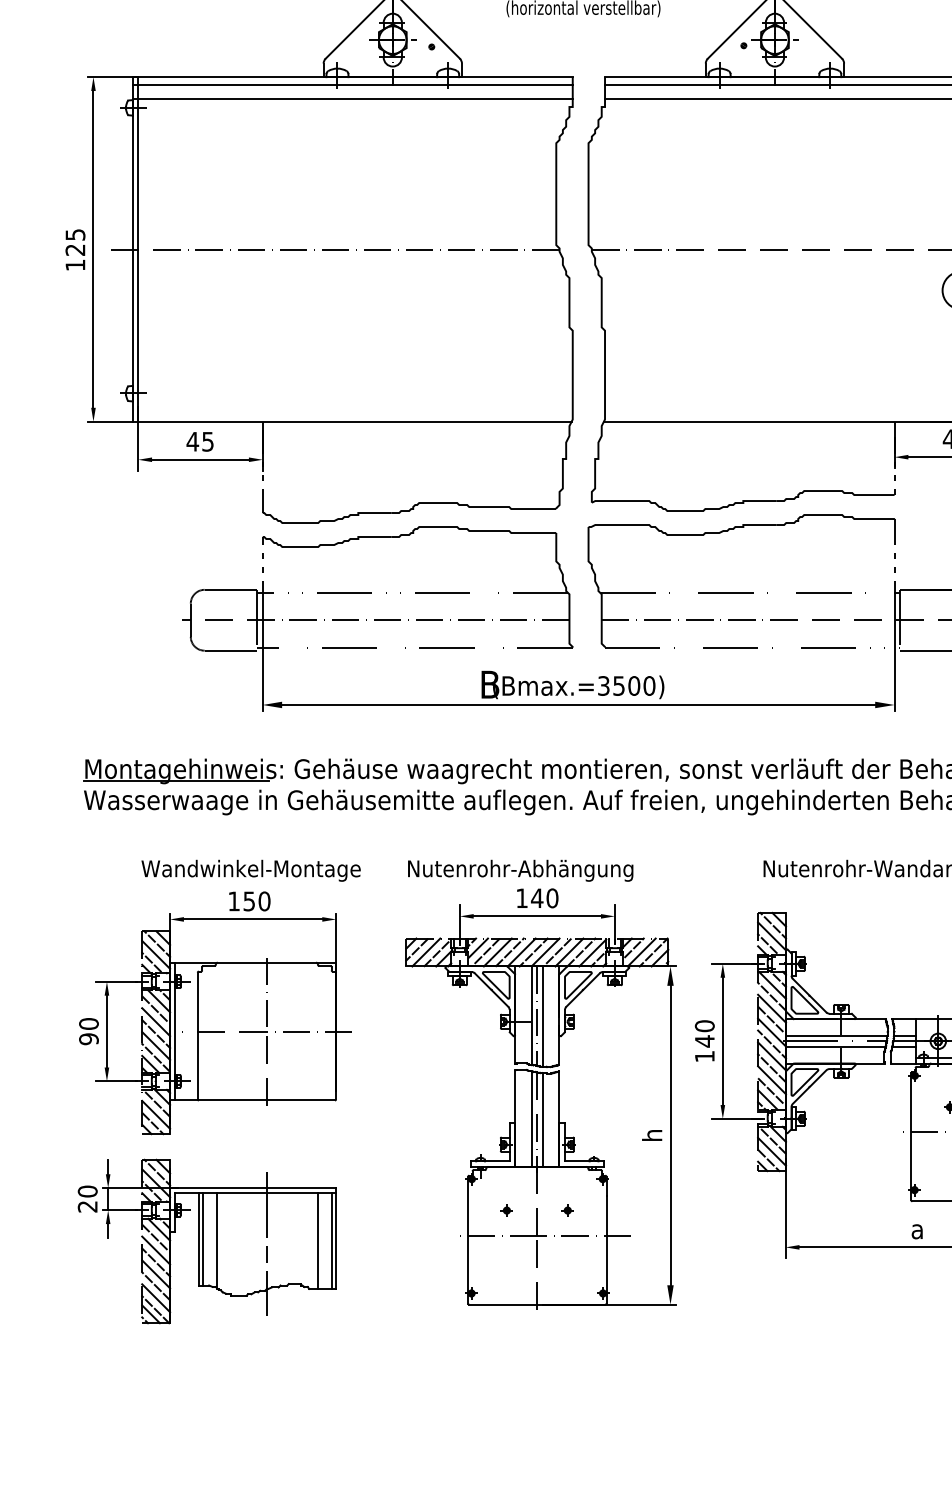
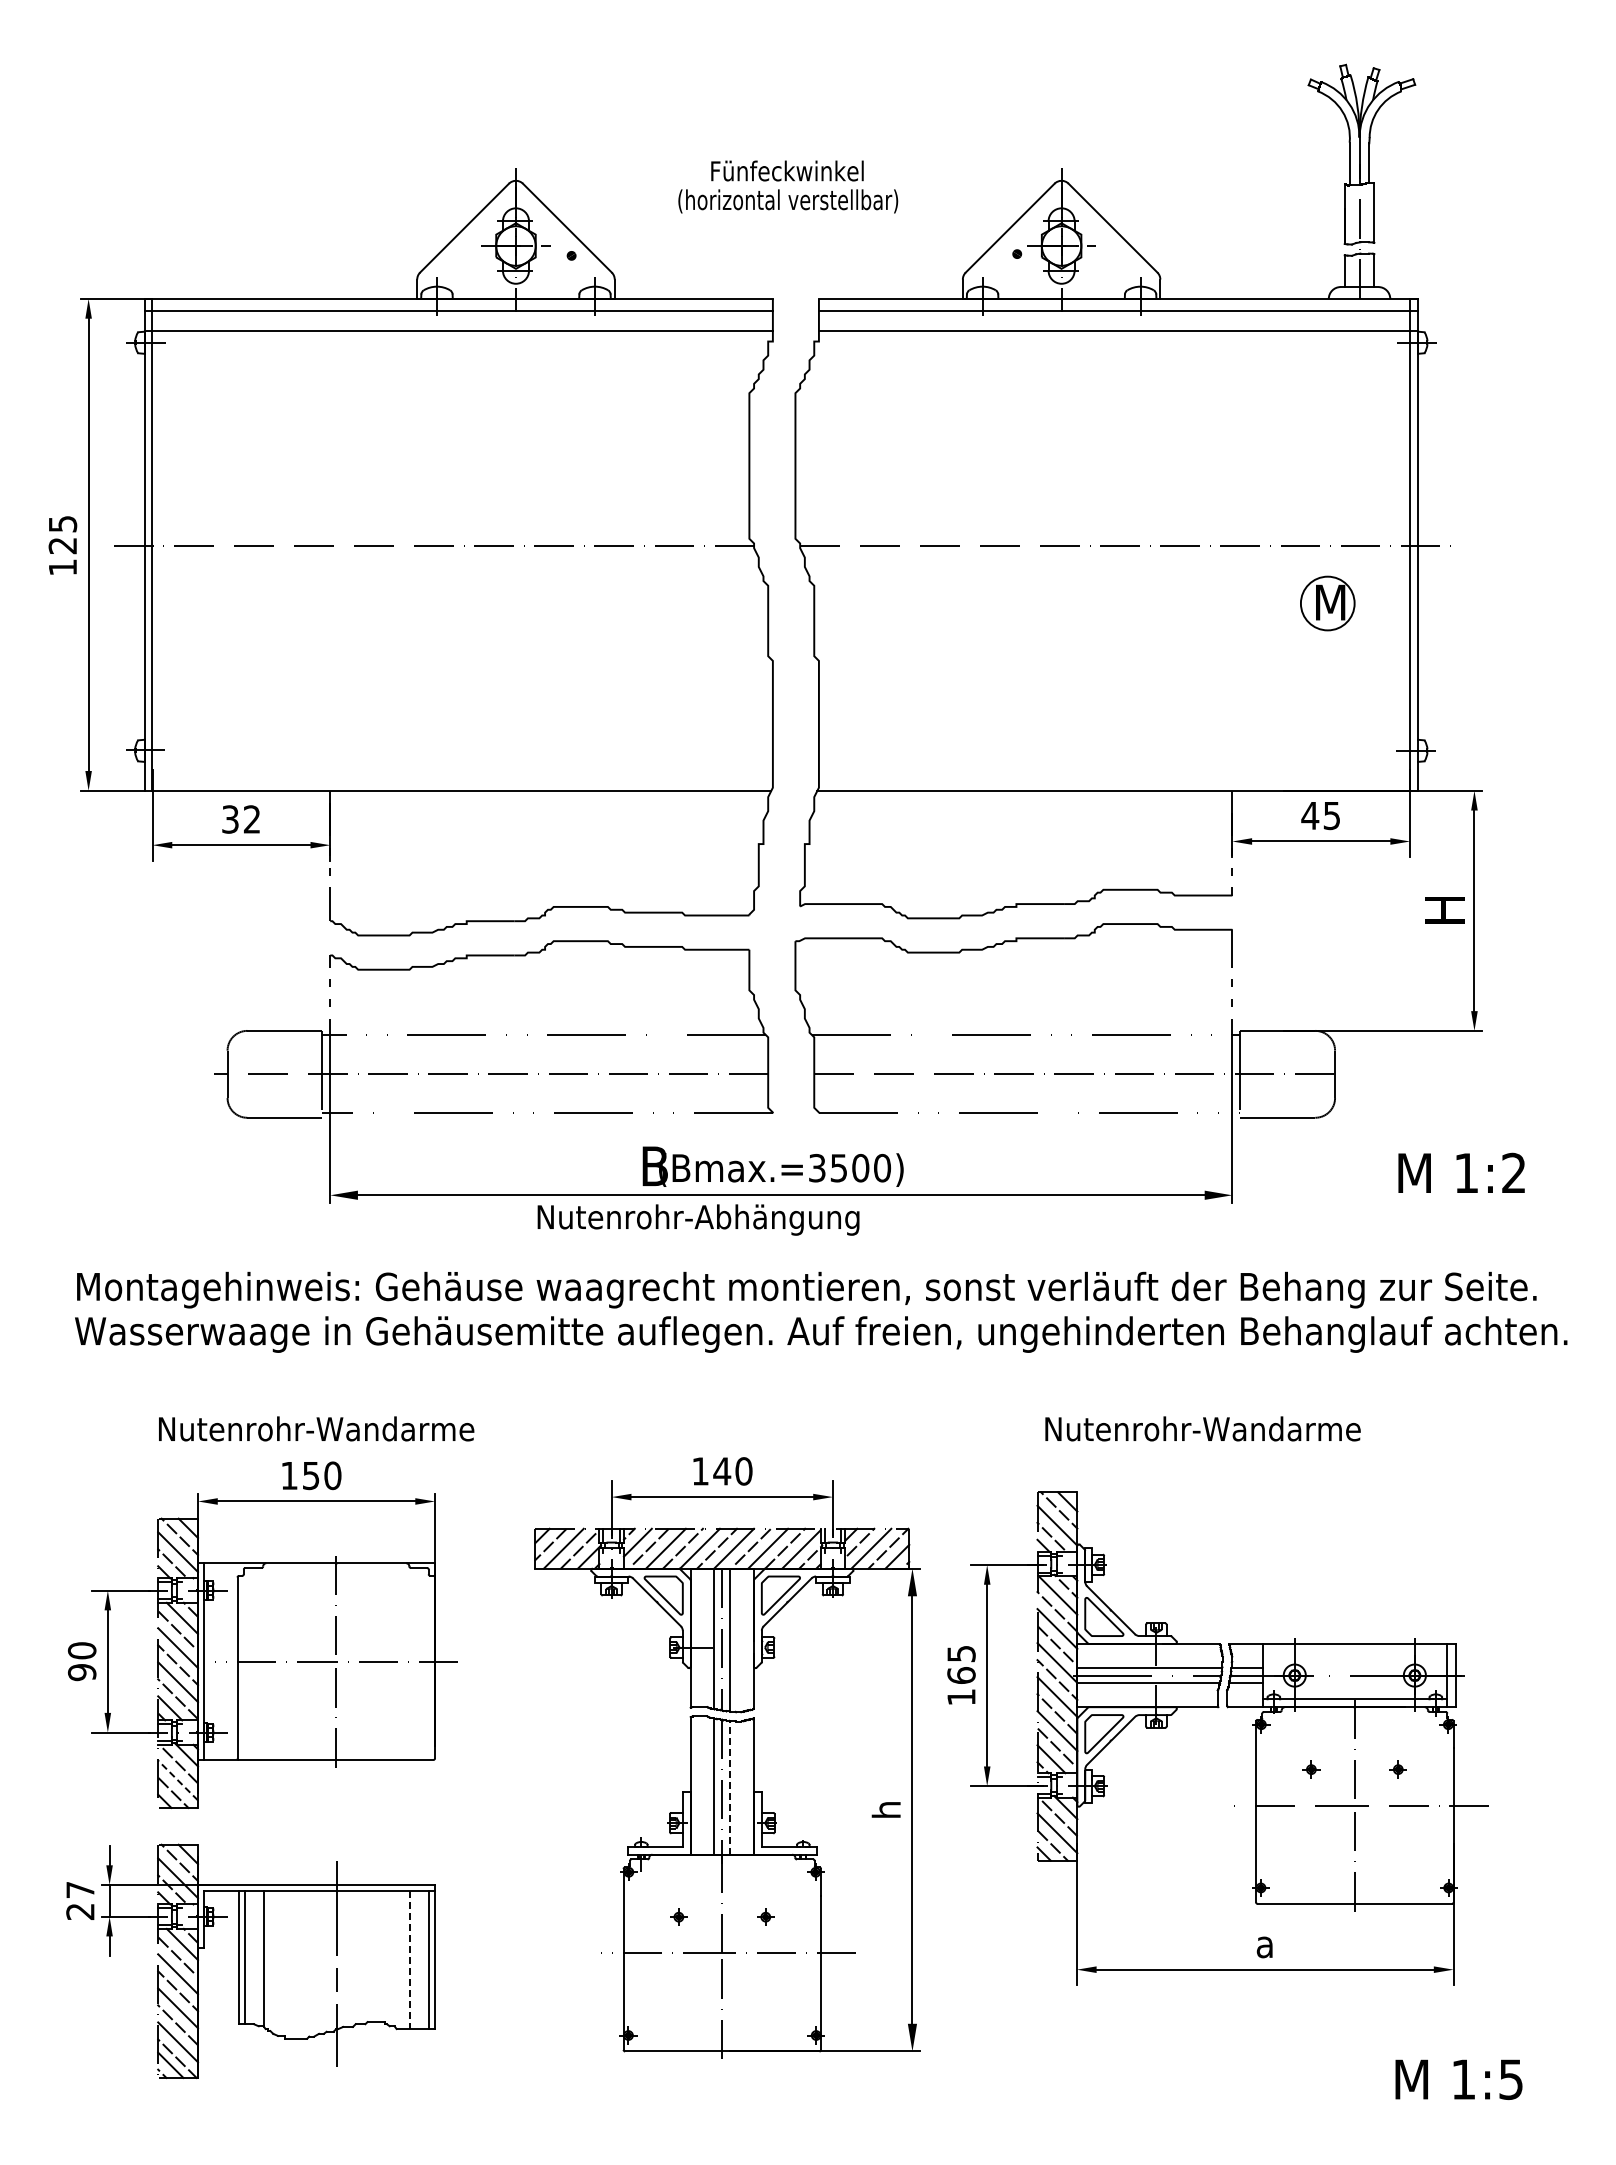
text: (199, 441) -> (240, 819), 45 -> 32
line: (176, 781) -> (206, 1304), removed
text: (252, 870) -> (315, 1431), Wandwinkel-Montage -> Nutenrohr-Wandarme
text: (520, 870) -> (698, 1219), moved
text: (704, 1033) -> (961, 1664), 140 -> 165
line: (155, 1114) -> (177, 1780), solid -> dashed
line: (543, 1119) -> (730, 1787), solid -> dashed
text: (87, 1191) -> (80, 1889), 20 -> 27
line: (318, 1240) -> (409, 1960), solid -> dashed

